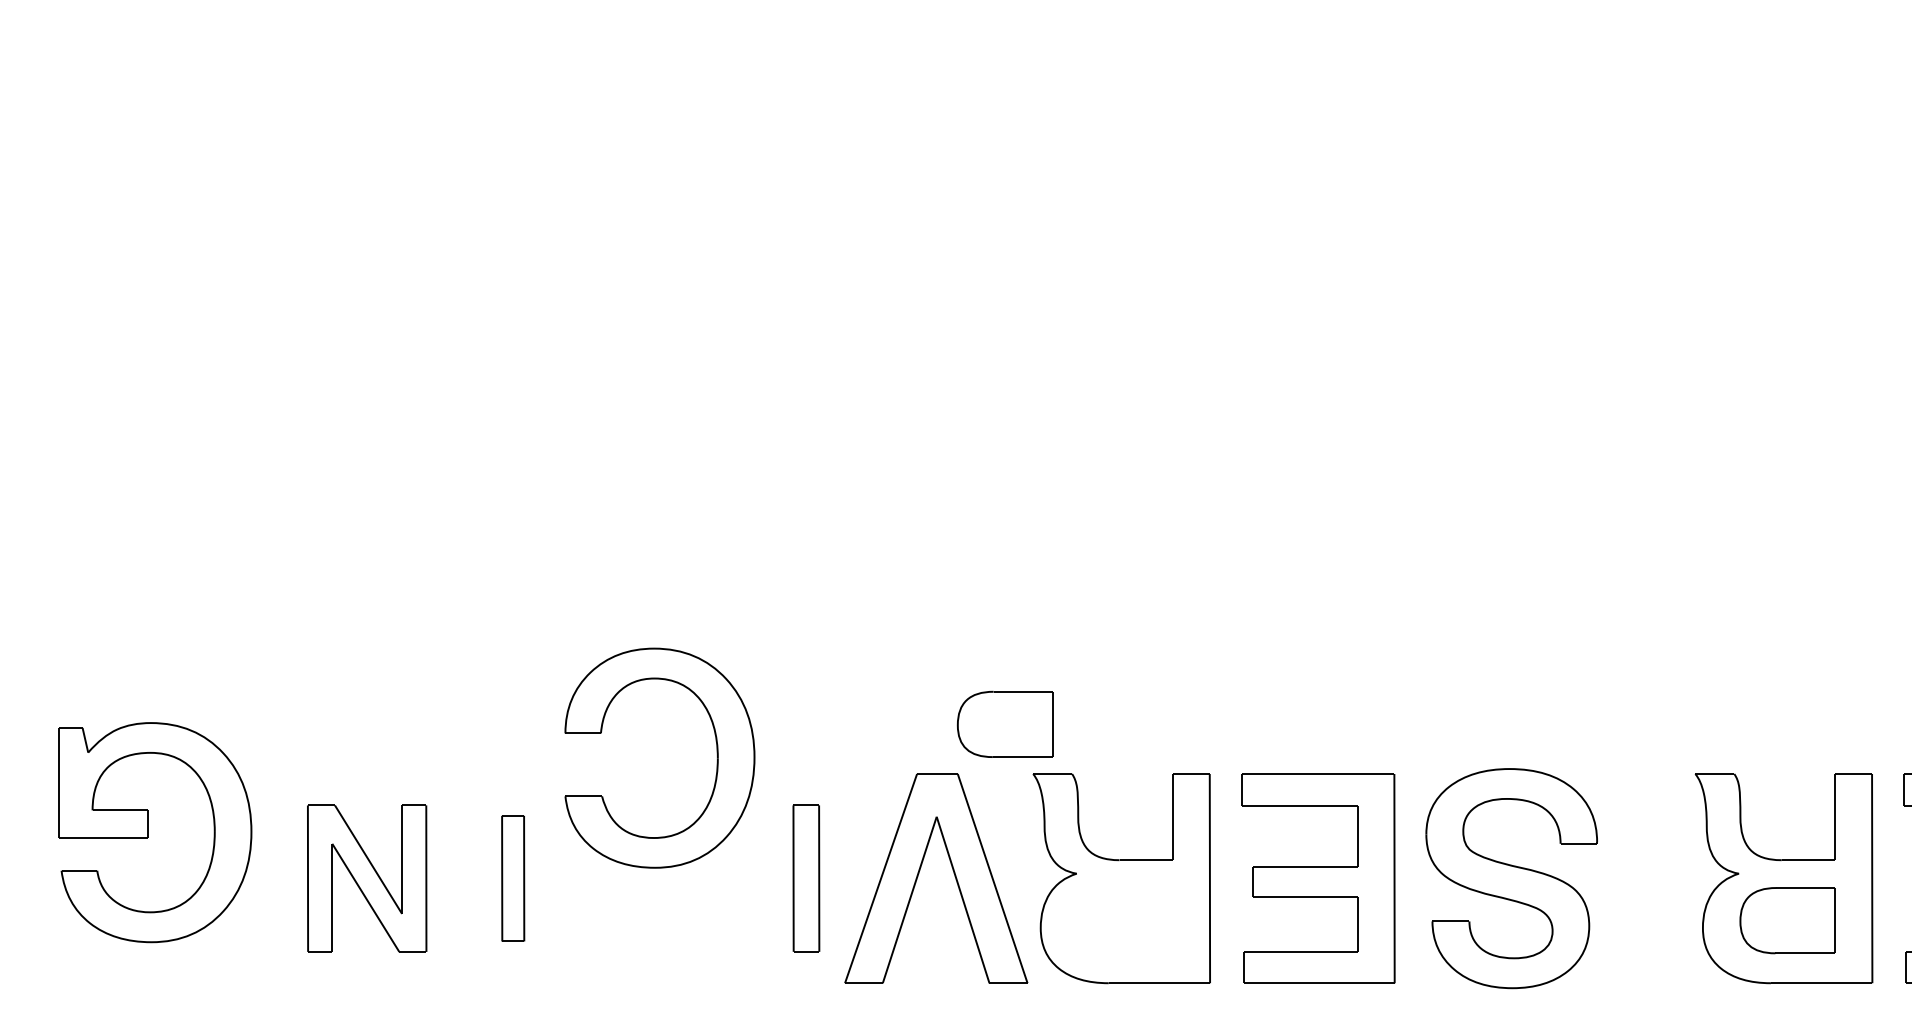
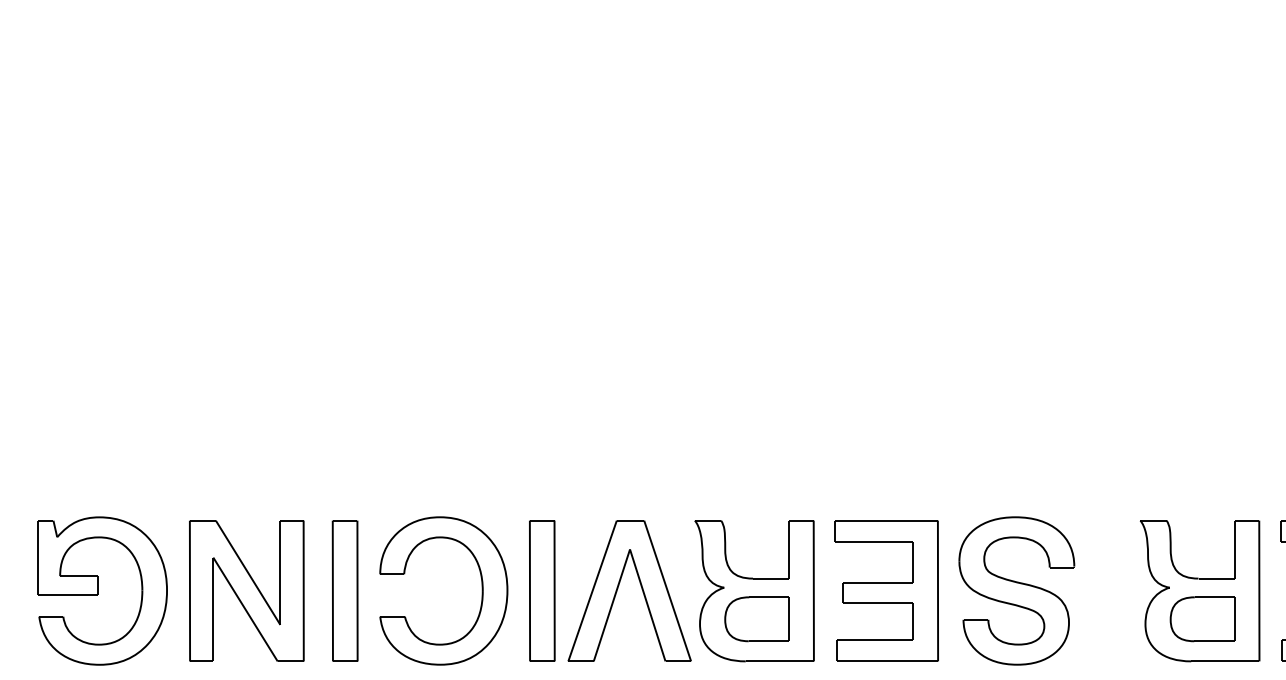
part: (1004, 724) -> (756, 619), moved
part: (715, 757) -> (481, 590), moved
part: (155, 831) -> (102, 590), moved
part: (366, 877) -> (246, 590), size x1.43
part: (512, 877) -> (344, 590), size x1.67
part: (806, 877) -> (542, 590), size x1.43

